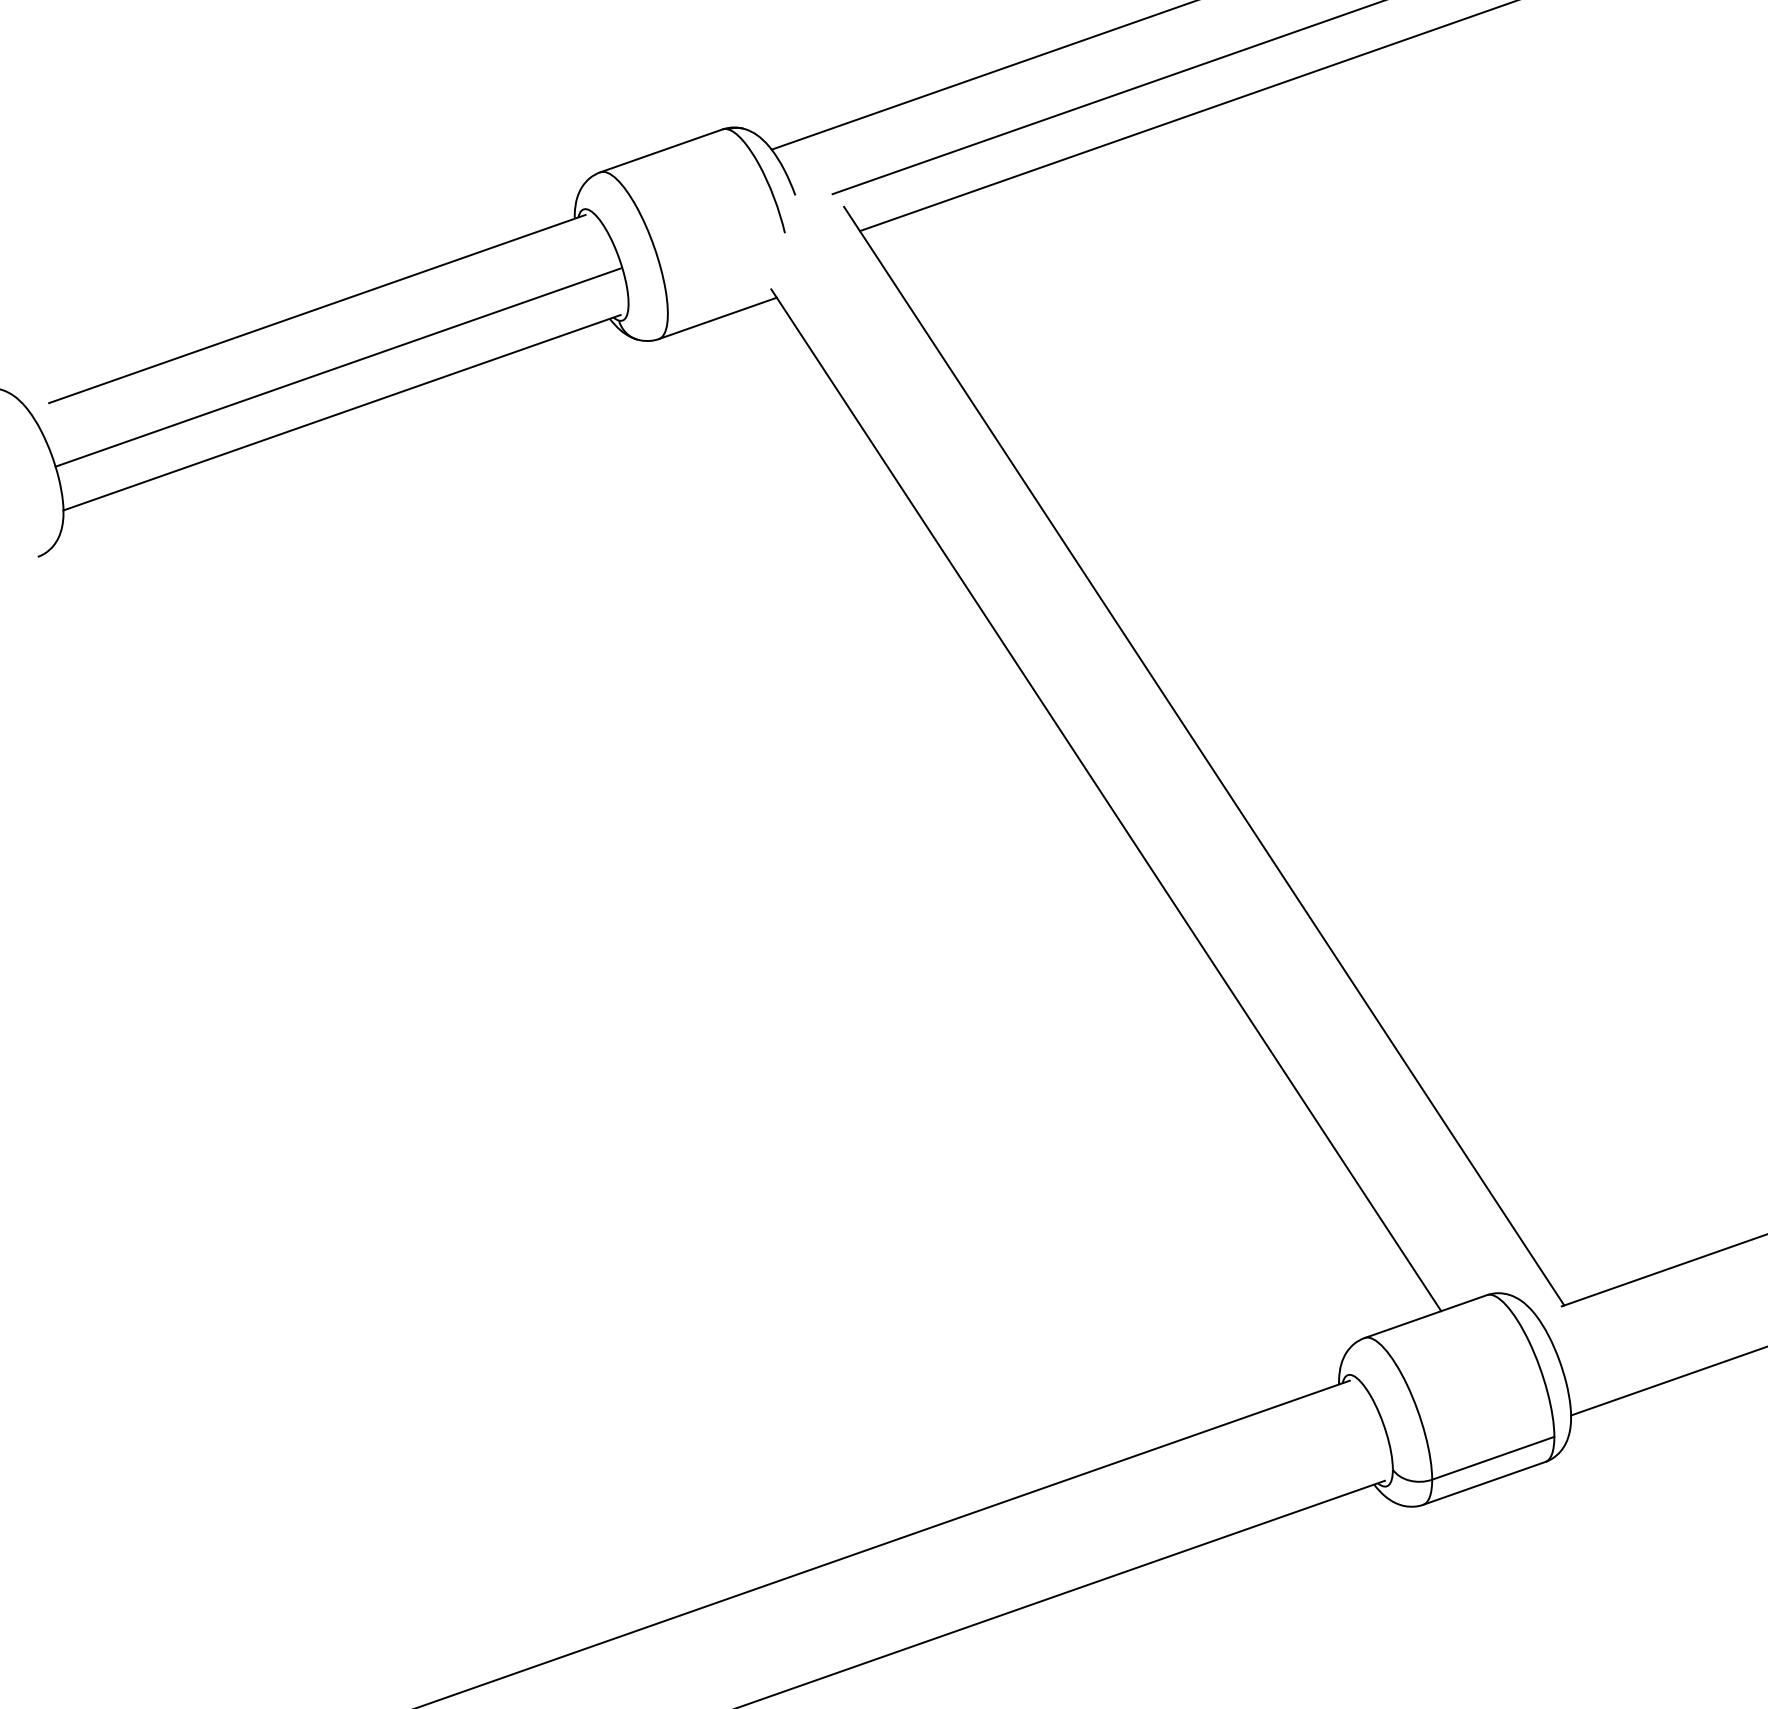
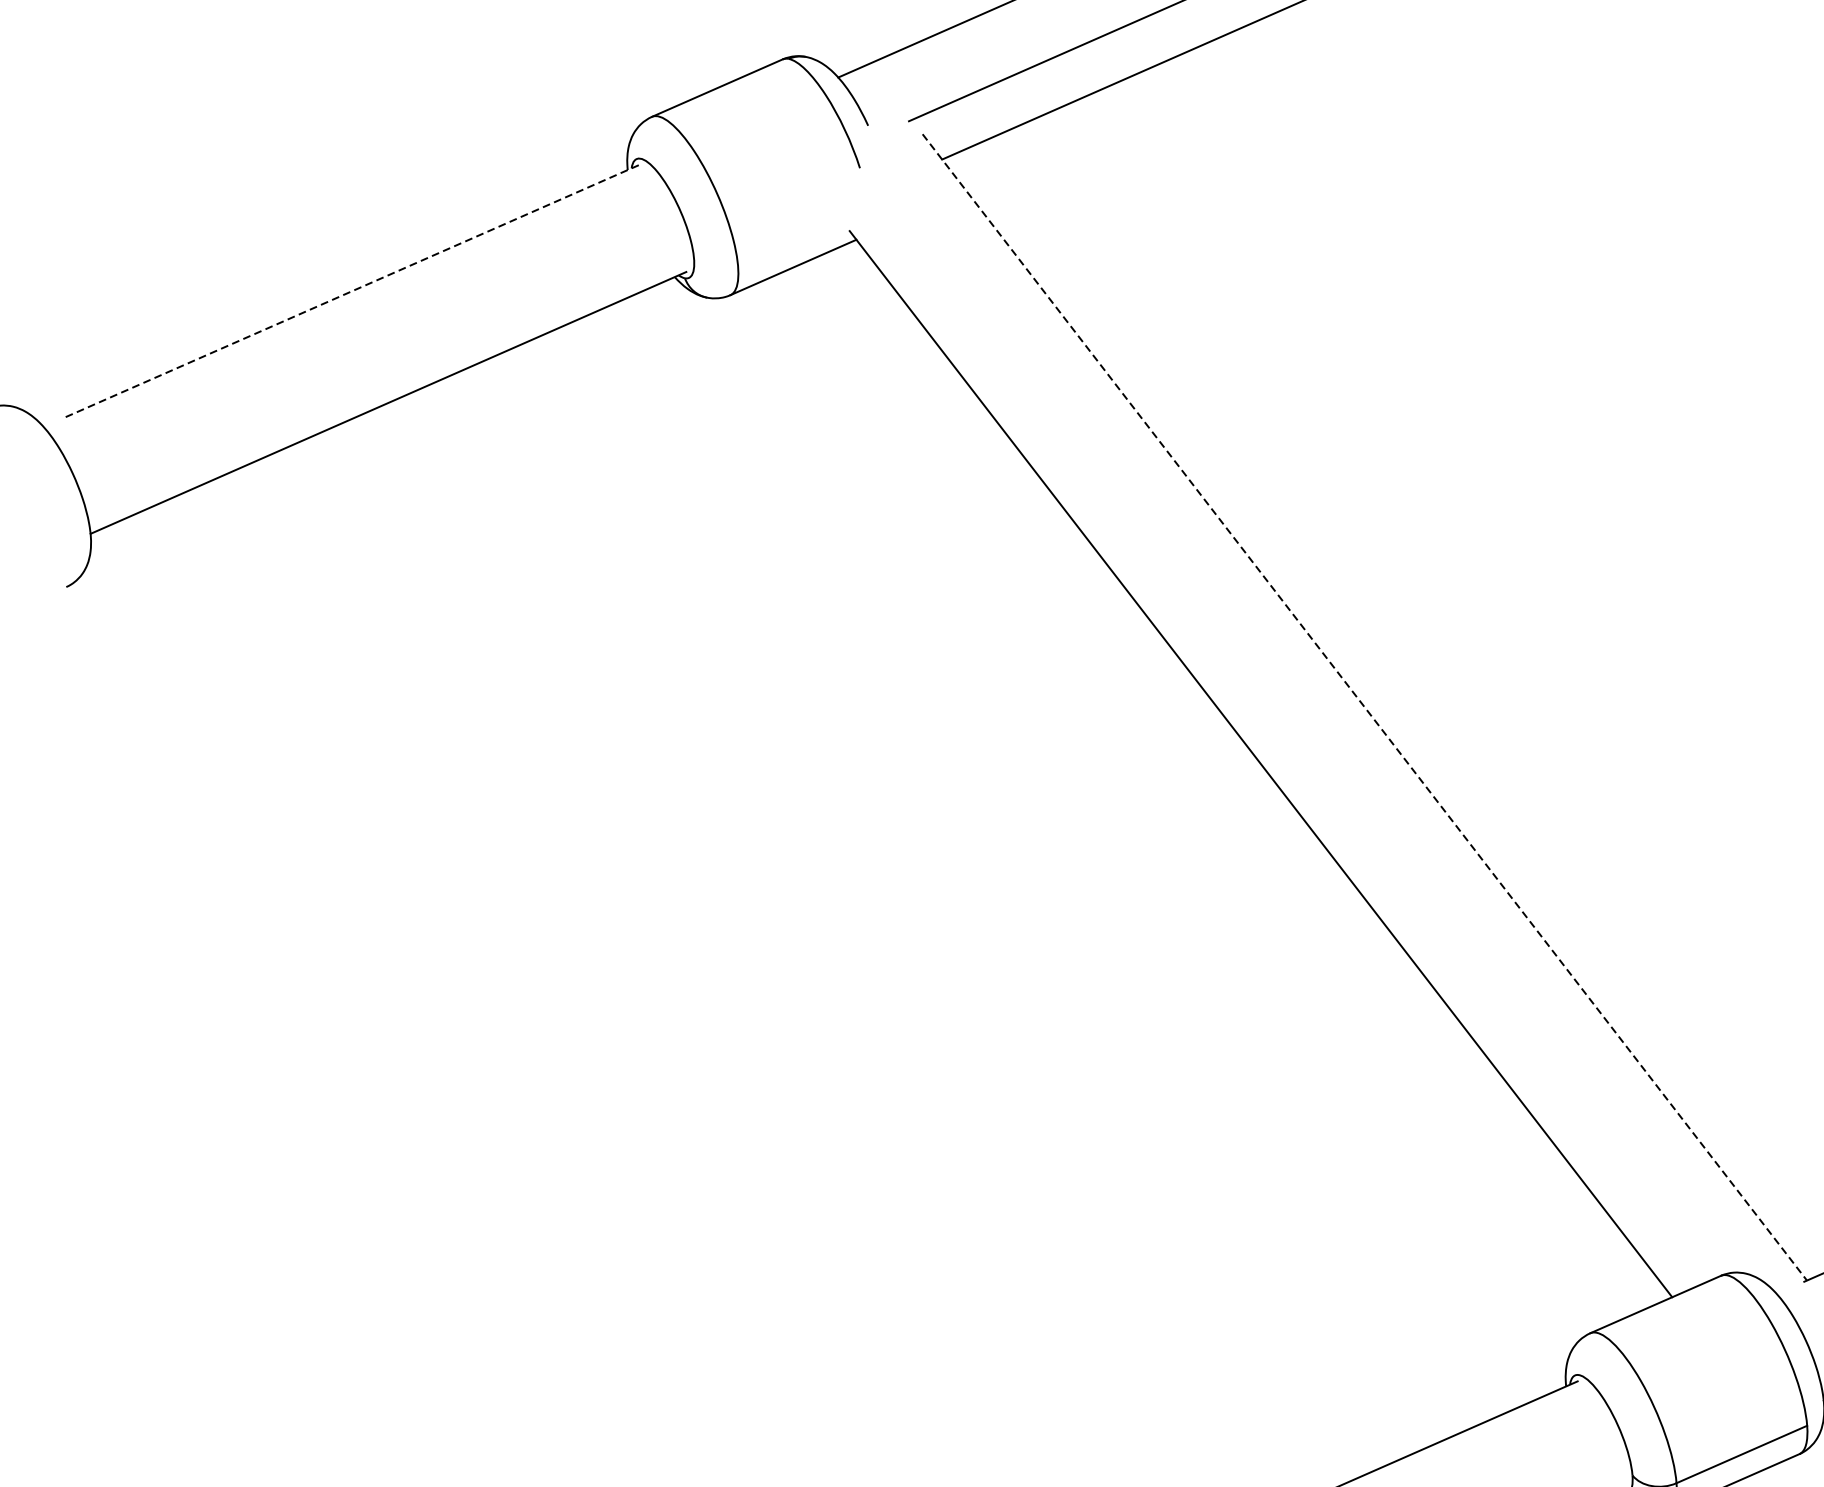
line: (317, 308) -> (352, 290), solid -> dashed
line: (337, 367) -> (379, 353), removed
line: (1204, 756) -> (1365, 707), solid -> dashed

